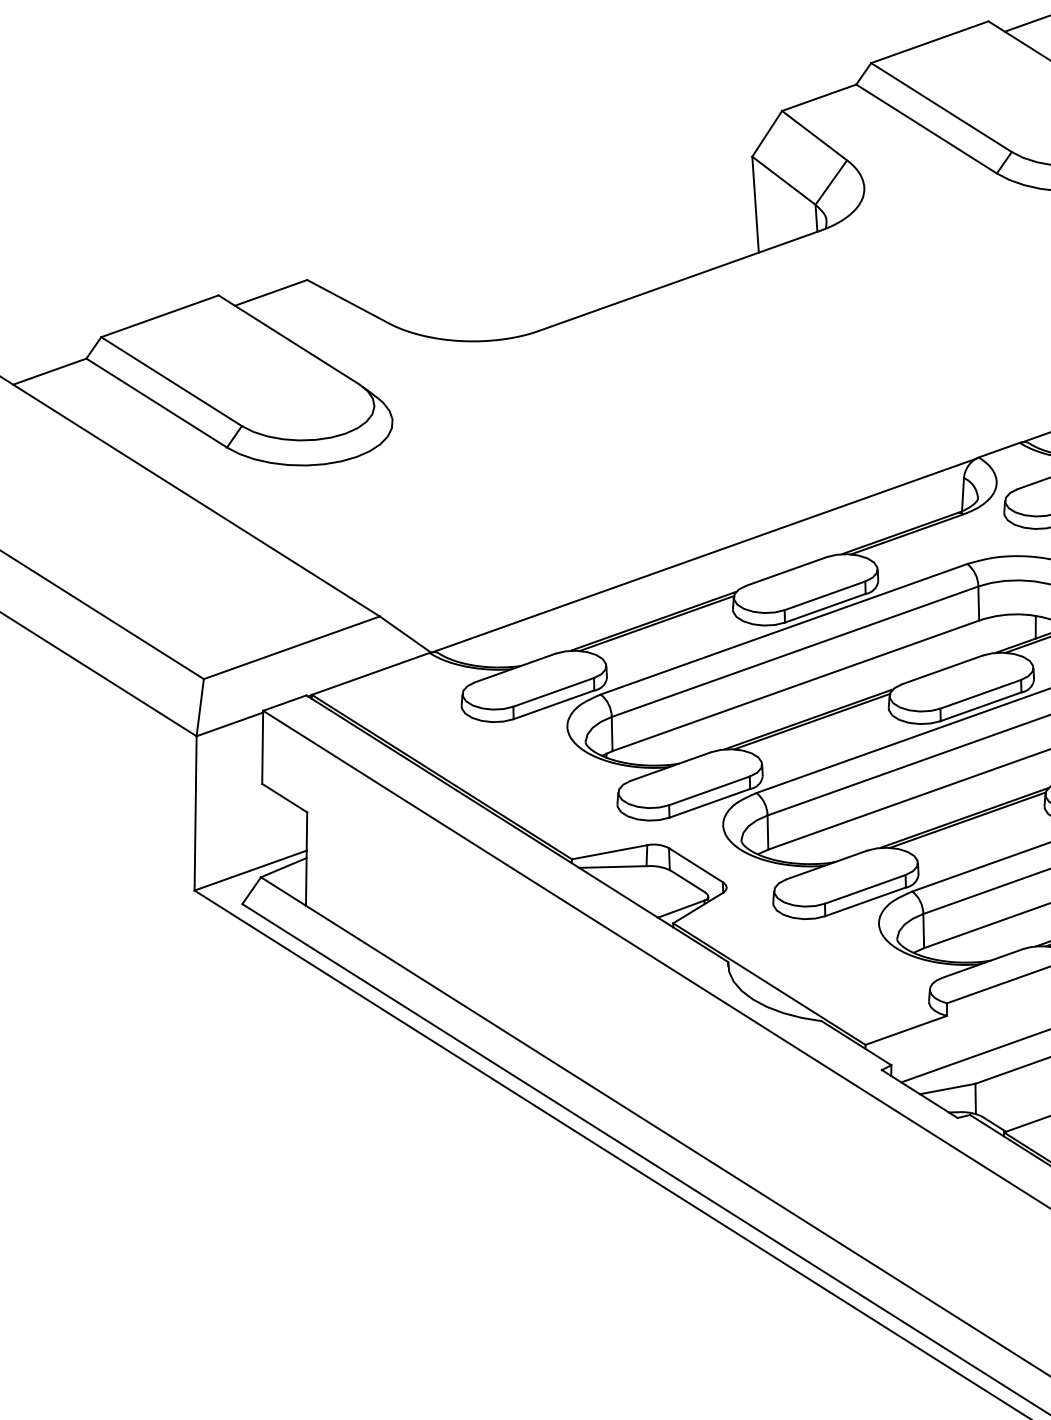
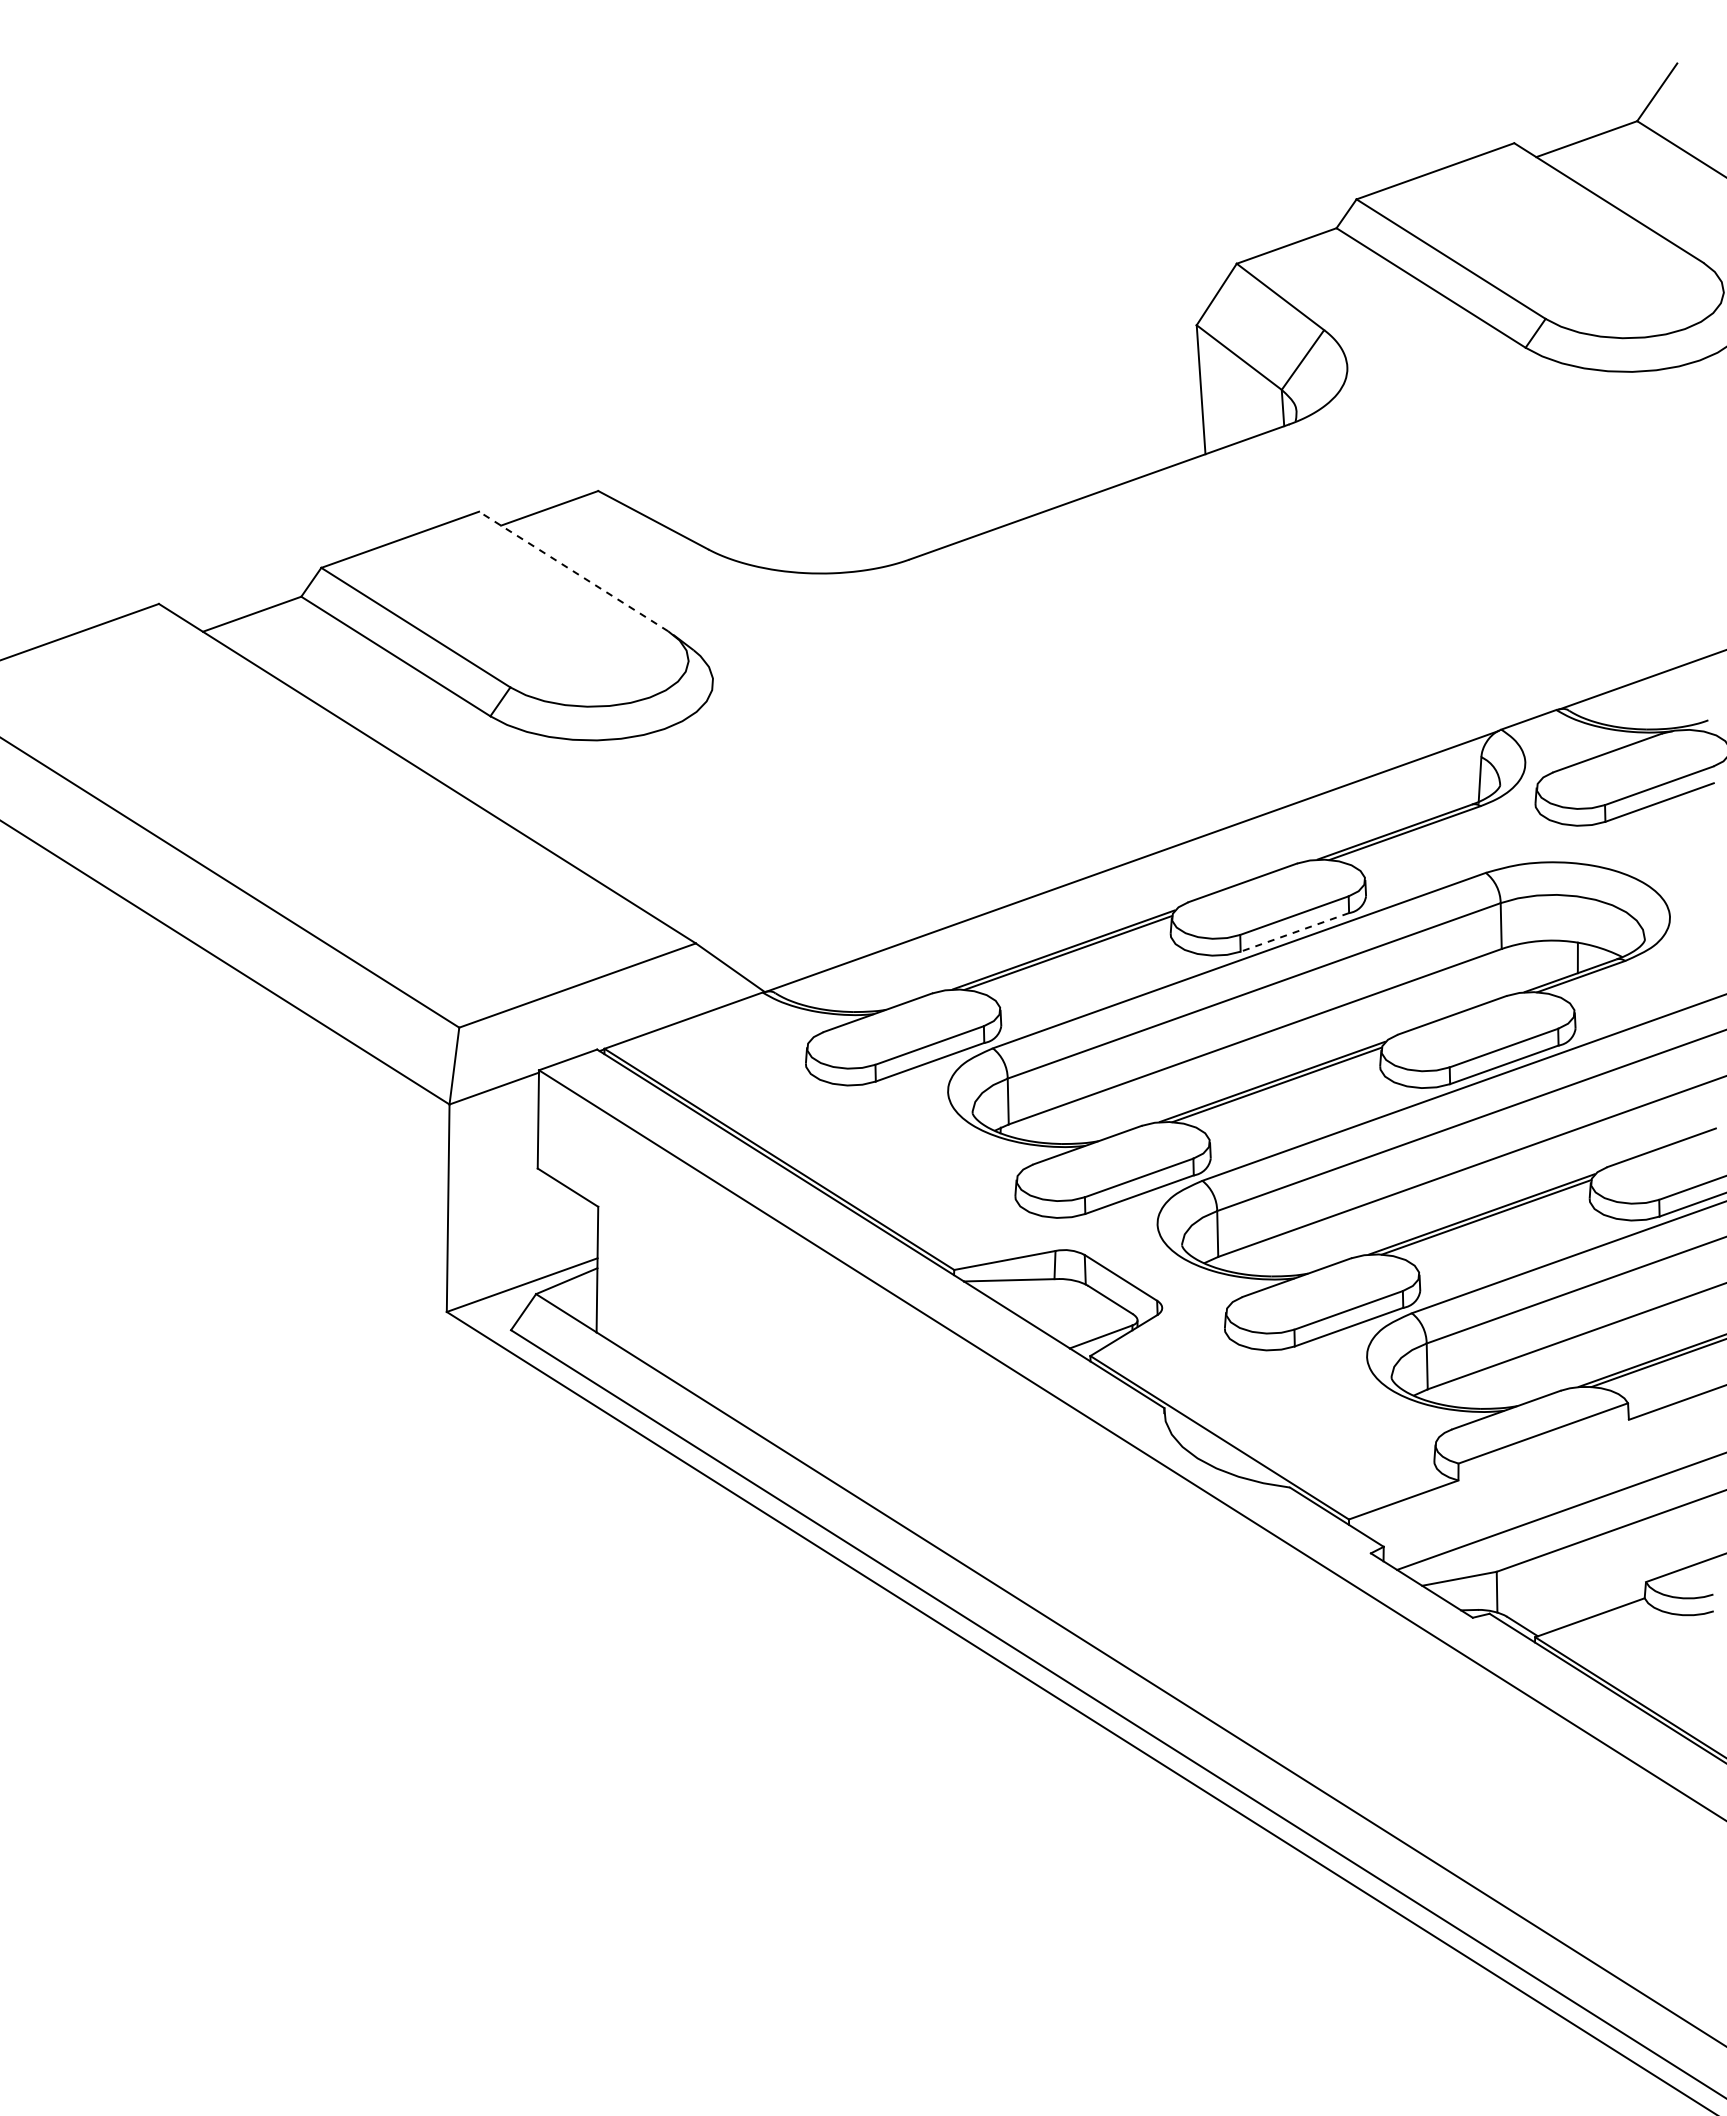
line: (288, 339) -> (573, 571), solid -> dashed
line: (825, 608) -> (1294, 932), solid -> dashed

